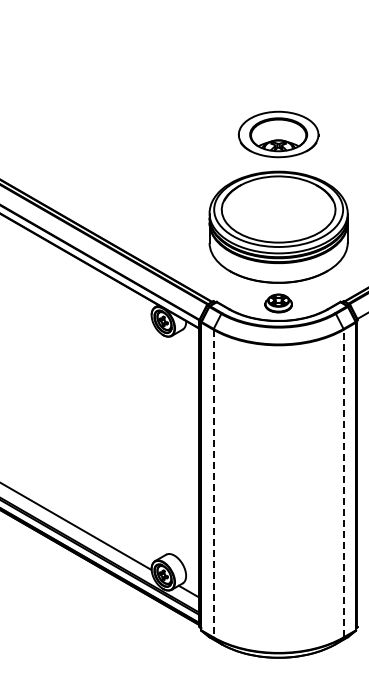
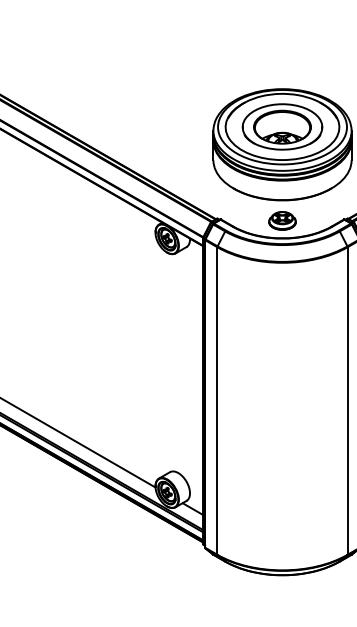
part: (278, 134) -> (282, 126), moved
line: (213, 483) -> (217, 400), dashed -> solid
line: (343, 483) -> (347, 400), dashed -> solid

